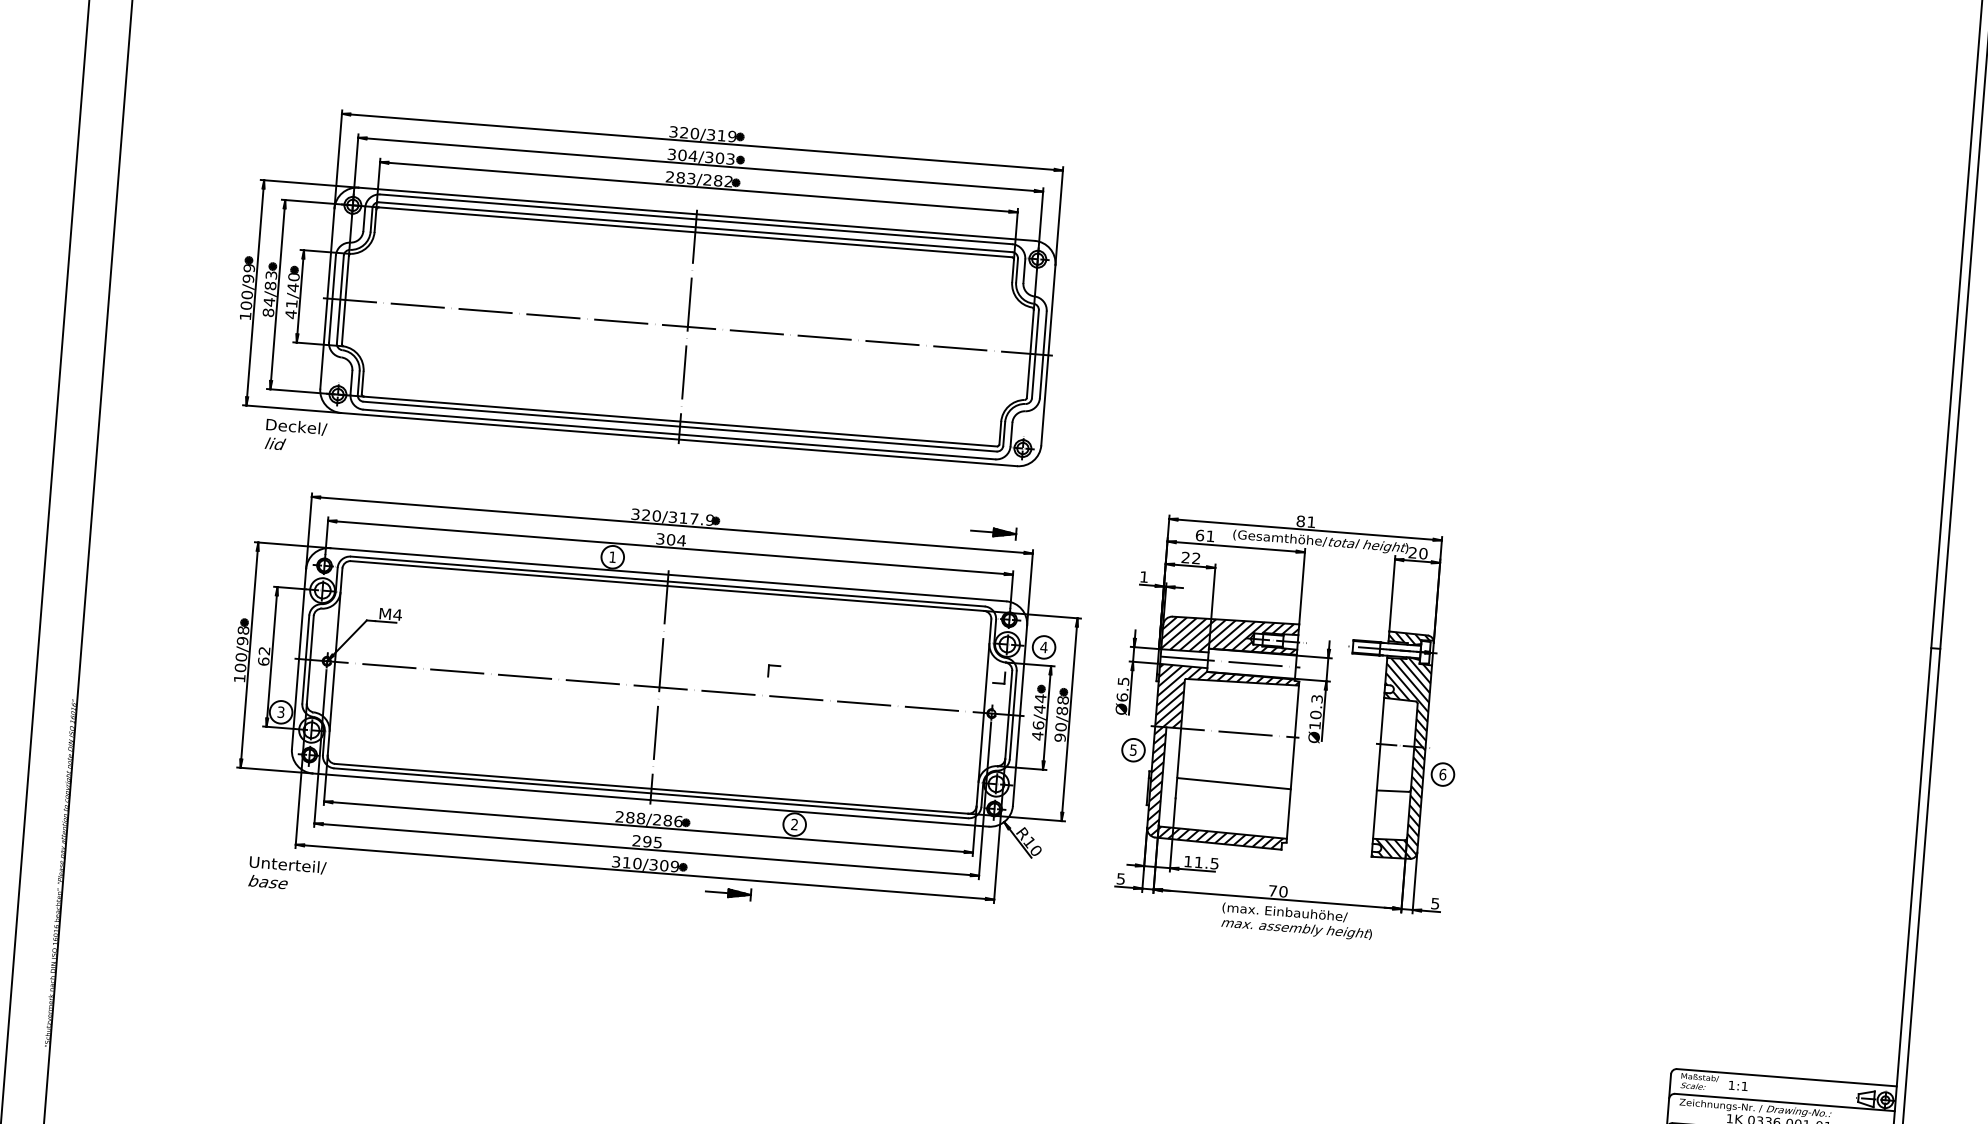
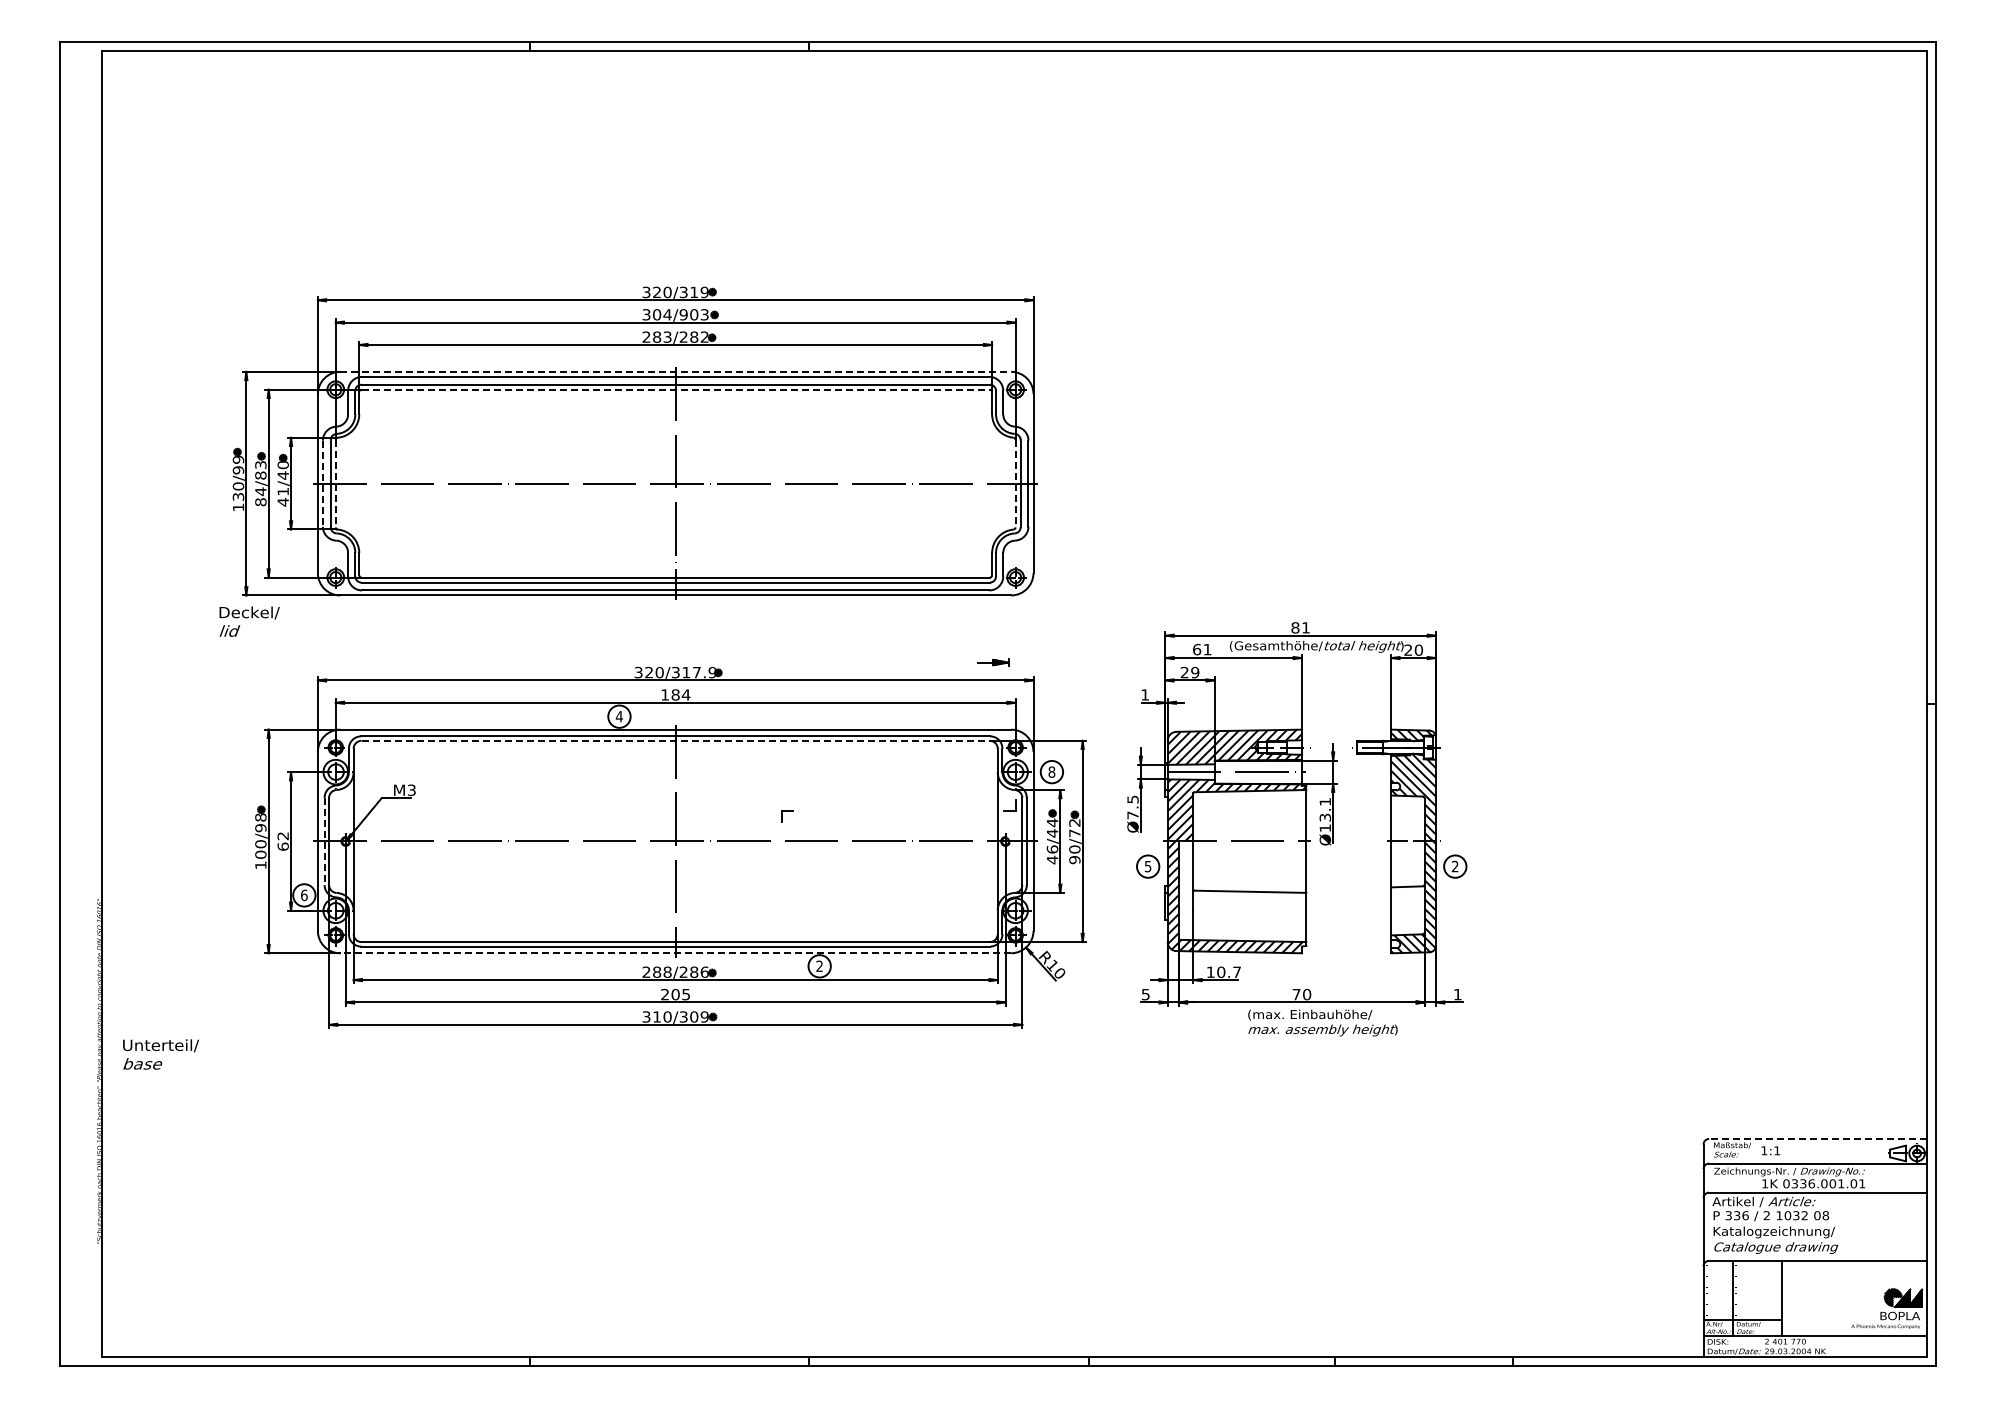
text: (709, 157) -> (683, 314), 304/303 -> 304/903
line: (697, 214) -> (676, 371), solid -> dashed
line: (696, 232) -> (676, 389), solid -> dashed
line: (331, 299) -> (322, 484), solid -> dashed
line: (345, 299) -> (335, 483), solid -> dashed
text: (246, 305) -> (238, 496), 100/99 -> 130/99
line: (1030, 353) -> (1015, 483), solid -> dashed
text: (295, 435) -> (249, 621), moved
part: (993, 532) -> (993, 662), size x0.7
text: (665, 538) -> (670, 694), 304 -> 184
text: (611, 556) -> (618, 716), 1 -> 4
text: (1196, 558) -> (1195, 672), 22 -> 29
line: (668, 585) -> (676, 740), solid -> dashed
text: (397, 614) -> (411, 789), M4 -> M3
text: (1043, 646) -> (1051, 771), 4 -> 8
line: (305, 659) -> (324, 841), solid -> dashed
text: (1121, 697) -> (1132, 815), Ø6.5 -> Ø7.5
text: (1062, 704) -> (1074, 827), 90/88 -> 90/72
text: (1316, 706) -> (1325, 809), Ø10.3 -> Ø13.1
text: (281, 712) -> (304, 895), 3 -> 6
text: (1442, 774) -> (1454, 866), 6 -> 2
line: (650, 800) -> (675, 953), solid -> dashed
text: (647, 841) -> (675, 994), 295 -> 205
text: (1206, 862) -> (1228, 971), 11.5 -> 10.7
text: (286, 874) -> (160, 1054), moved
part: (728, 893) -> (759, 1039), removed
text: (1435, 903) -> (1457, 994), 5 -> 1
line: (1786, 1077) -> (1817, 1138), solid -> dashed

